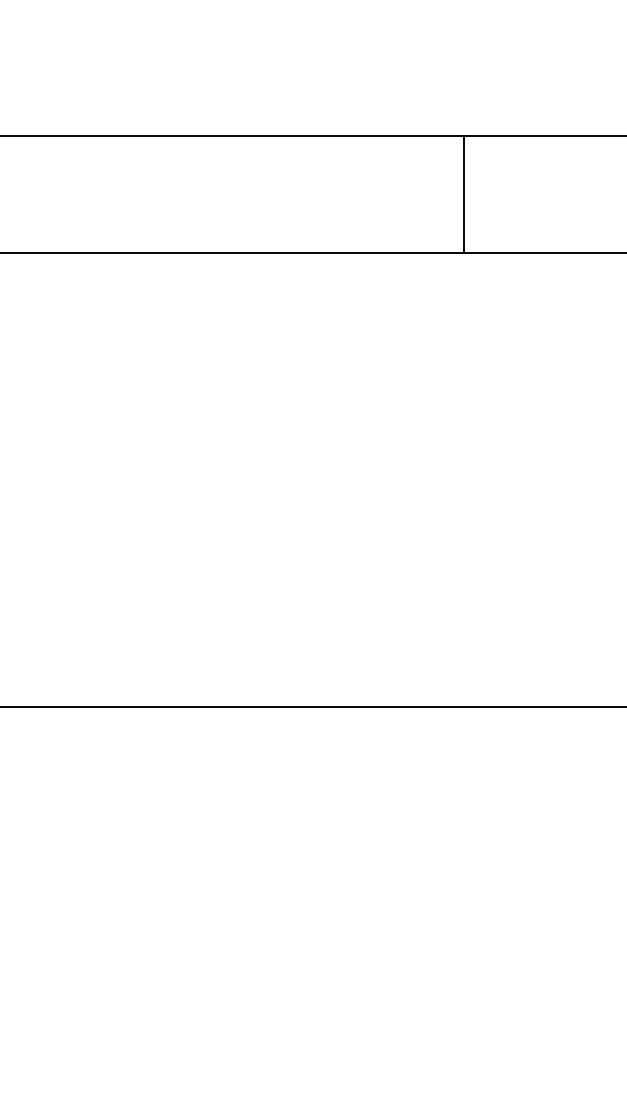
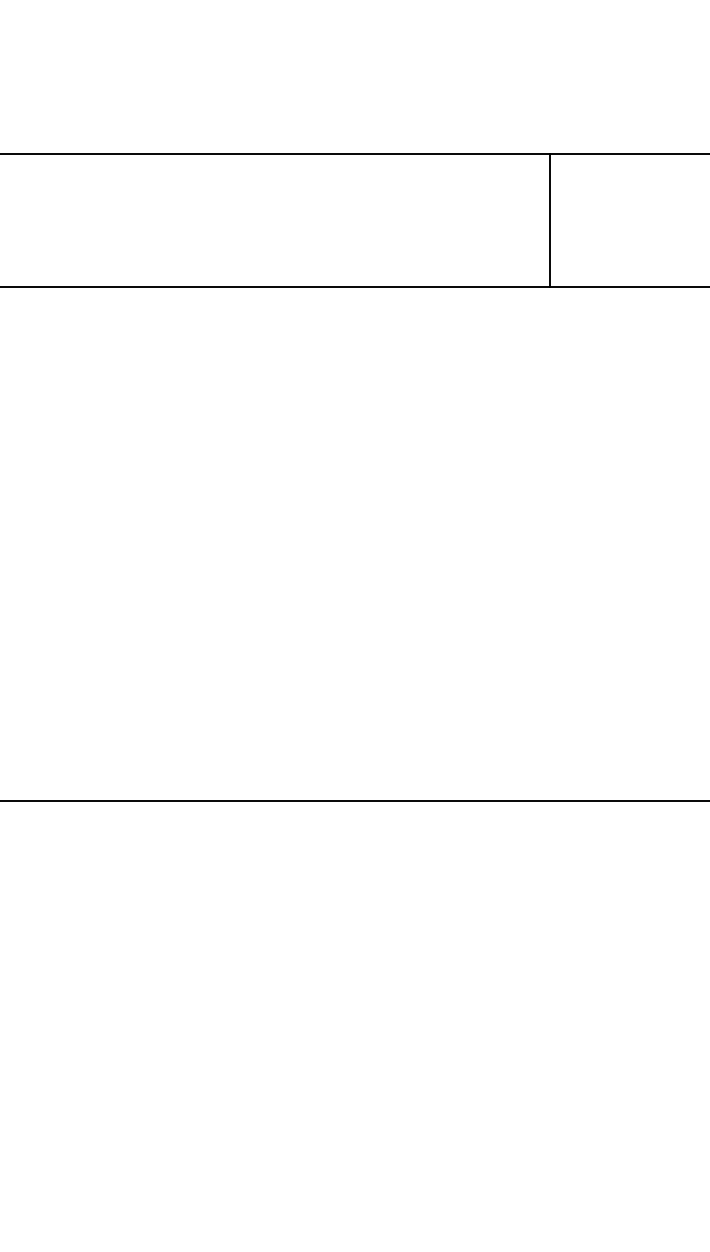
line: (463, 194) -> (549, 220), moved

